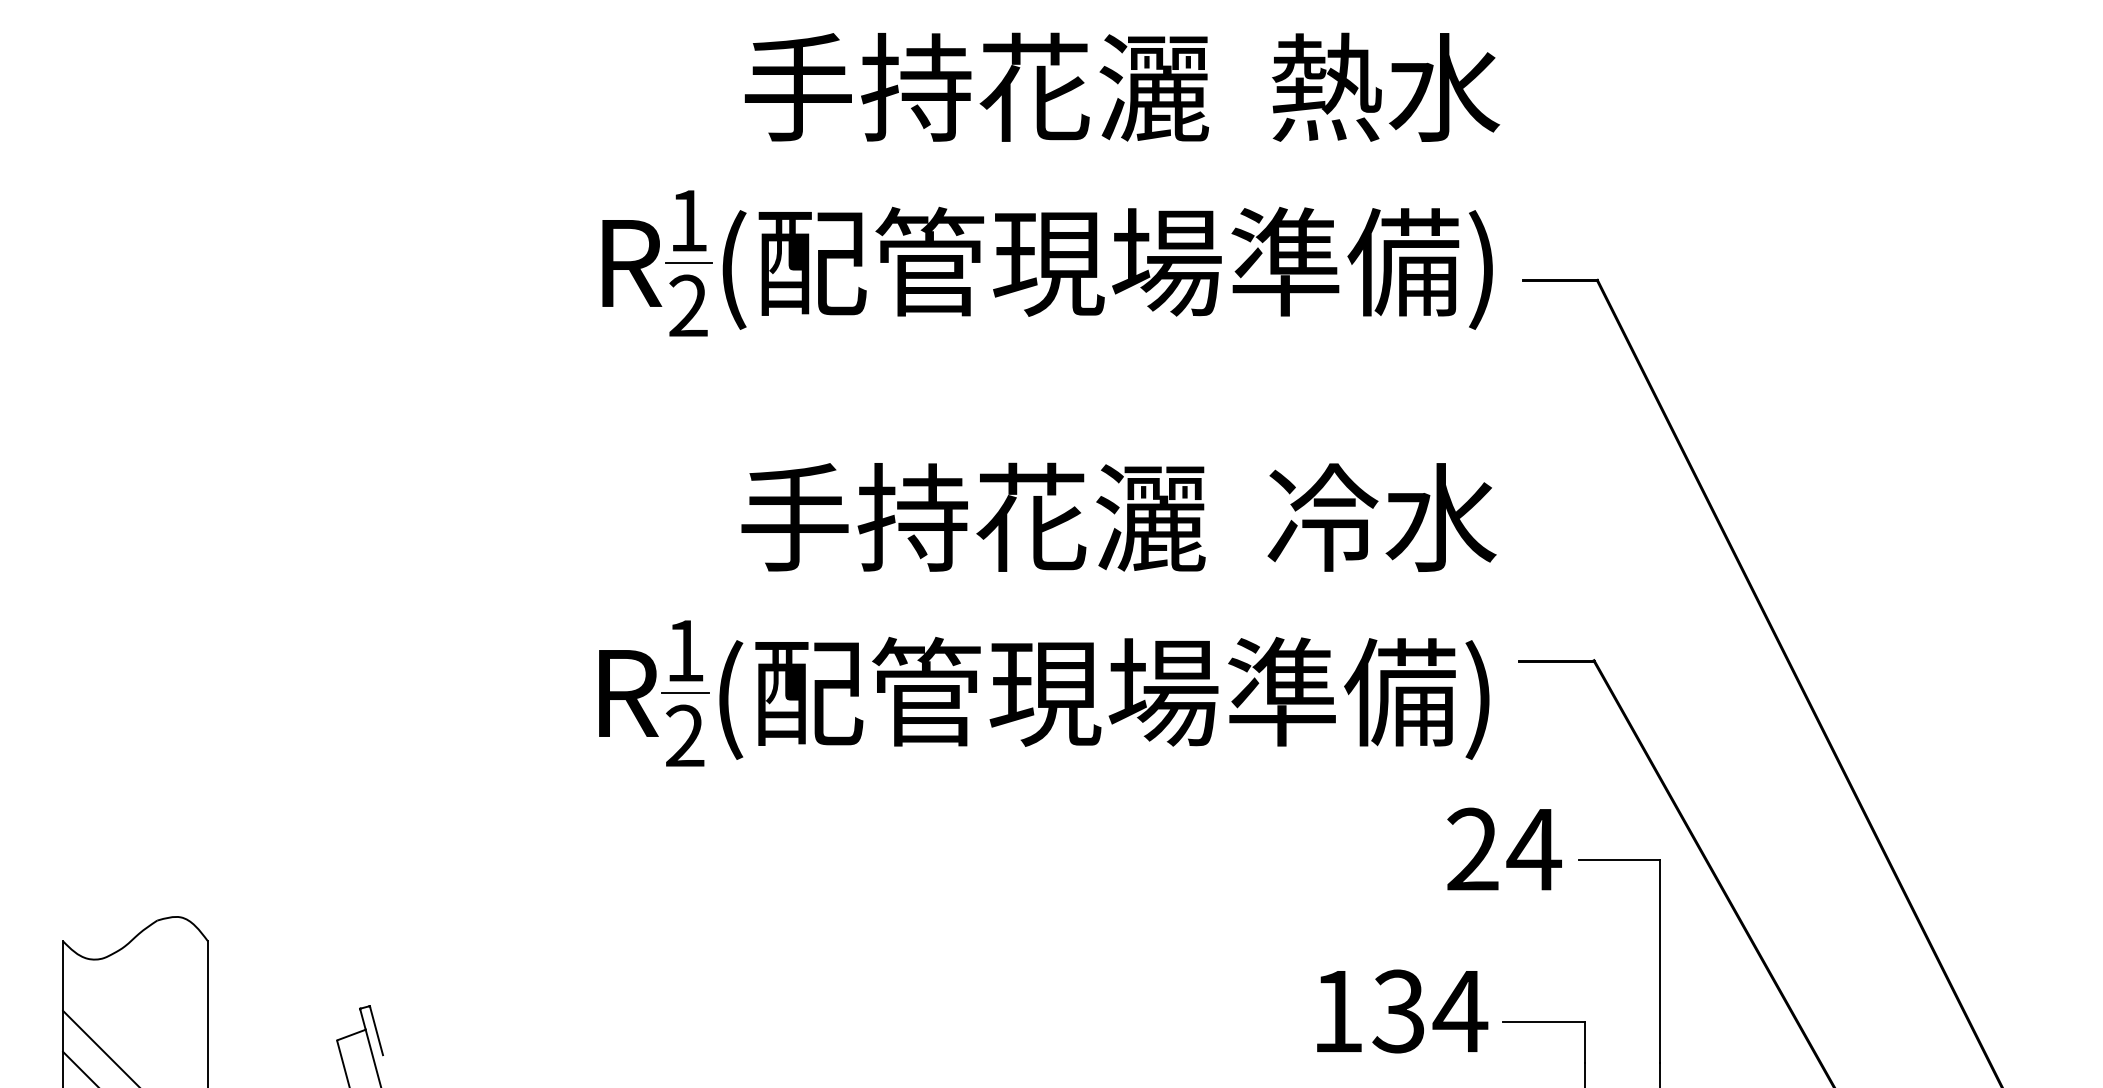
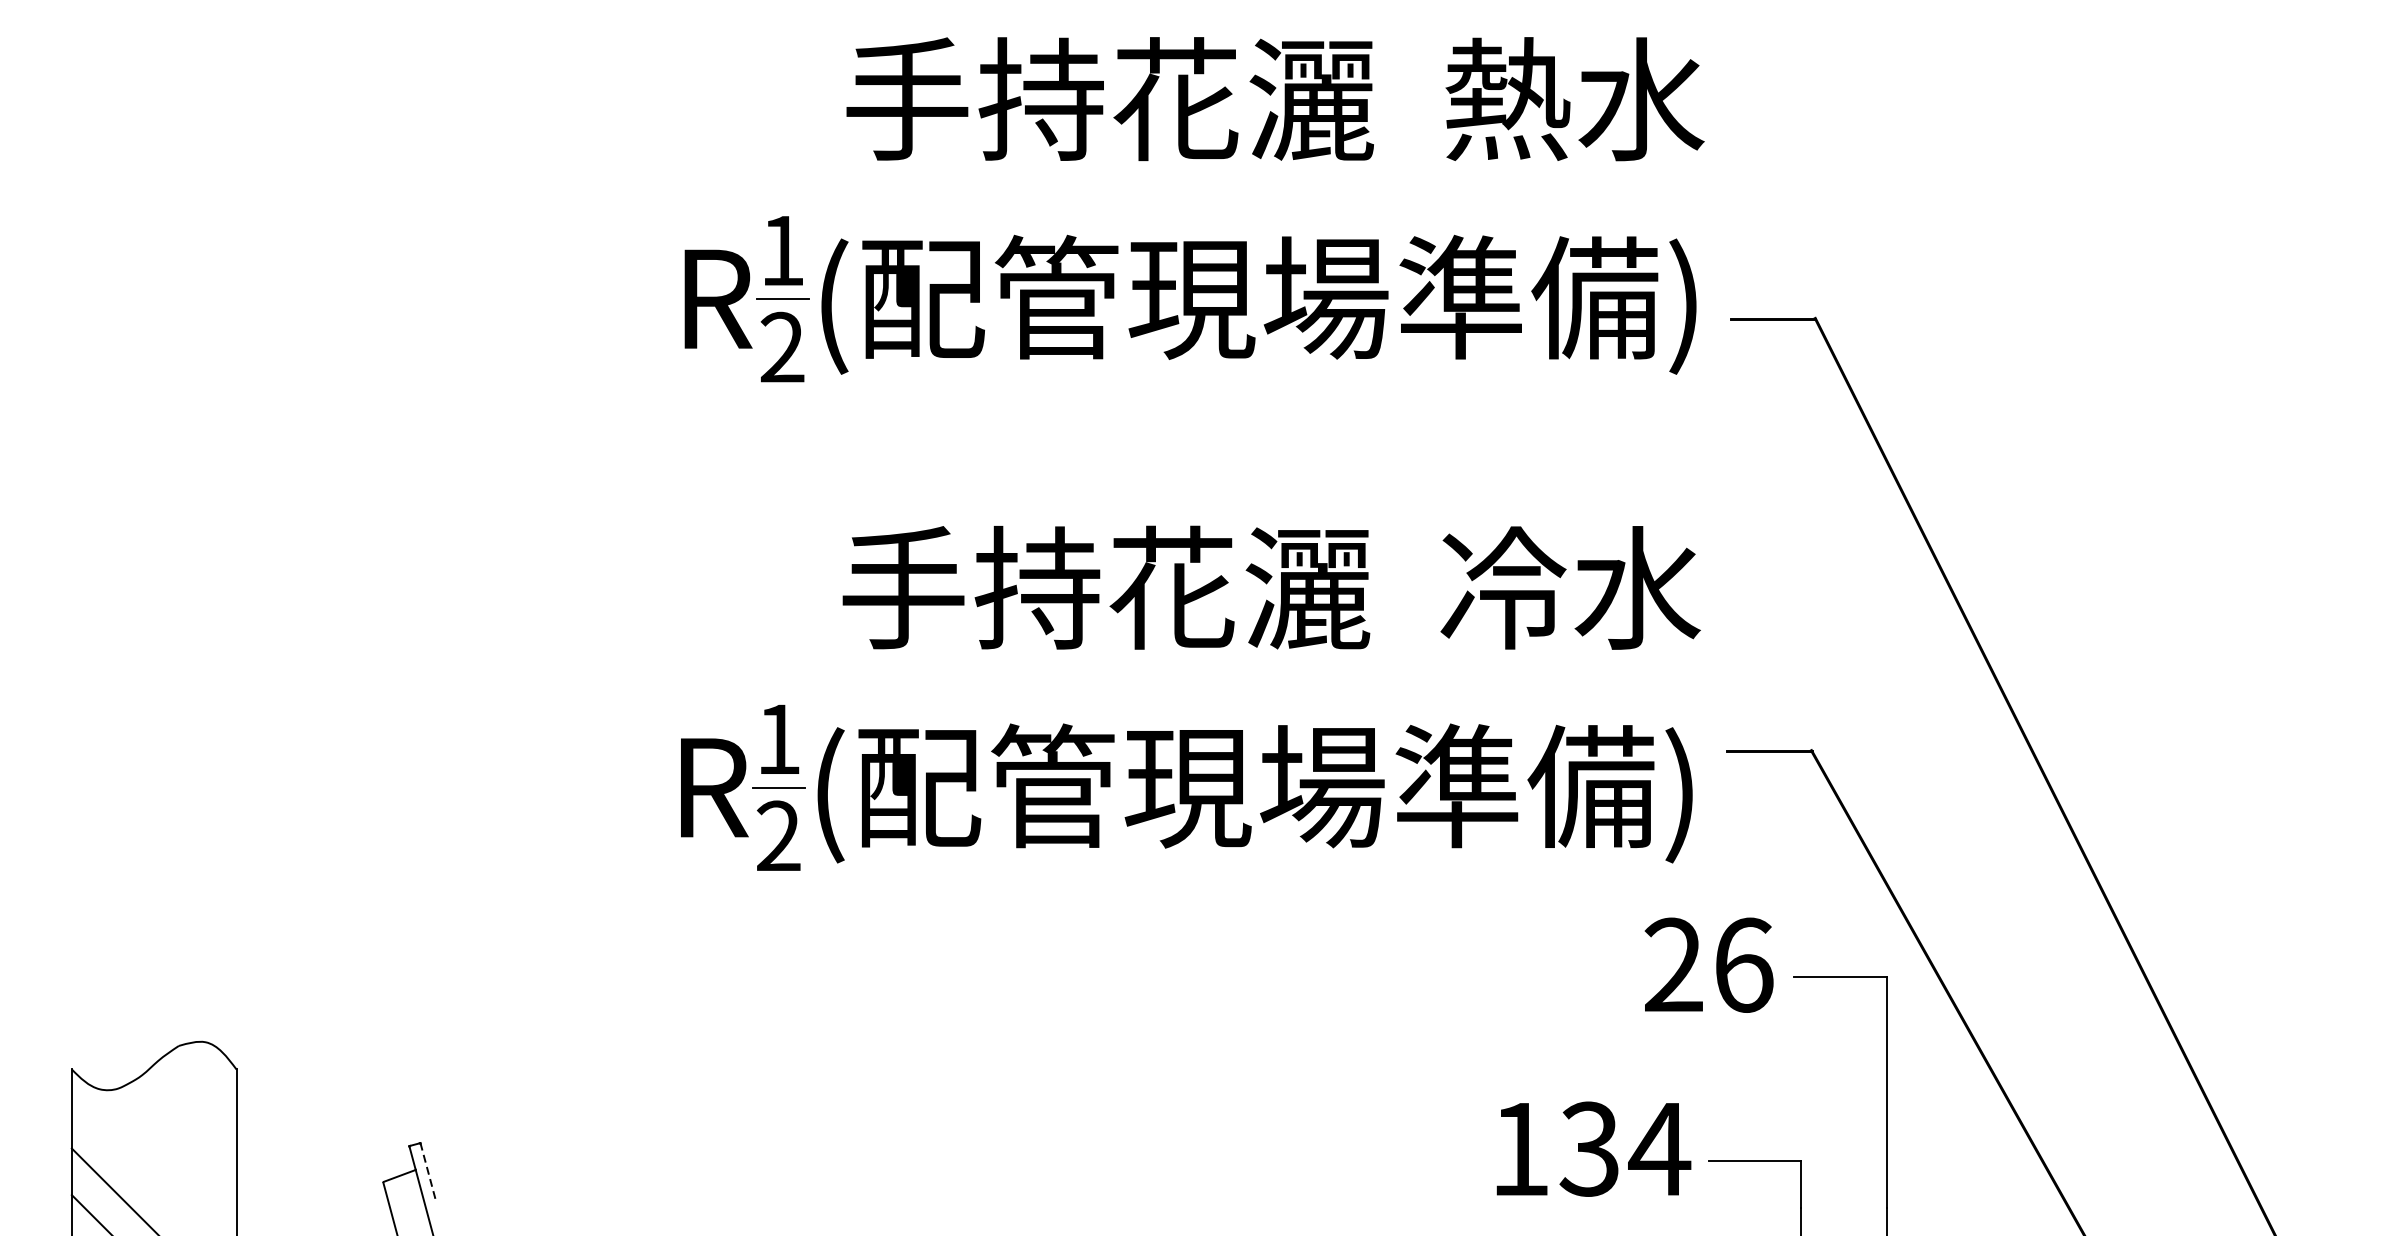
text: (1533, 849) -> (1742, 965), 24 -> 26
line: (376, 1030) -> (427, 1170), solid -> dashed

